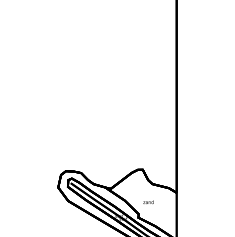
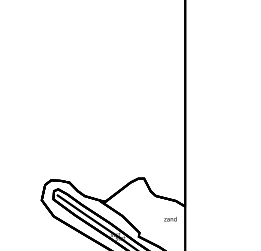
text: (148, 201) -> (170, 218), moved

